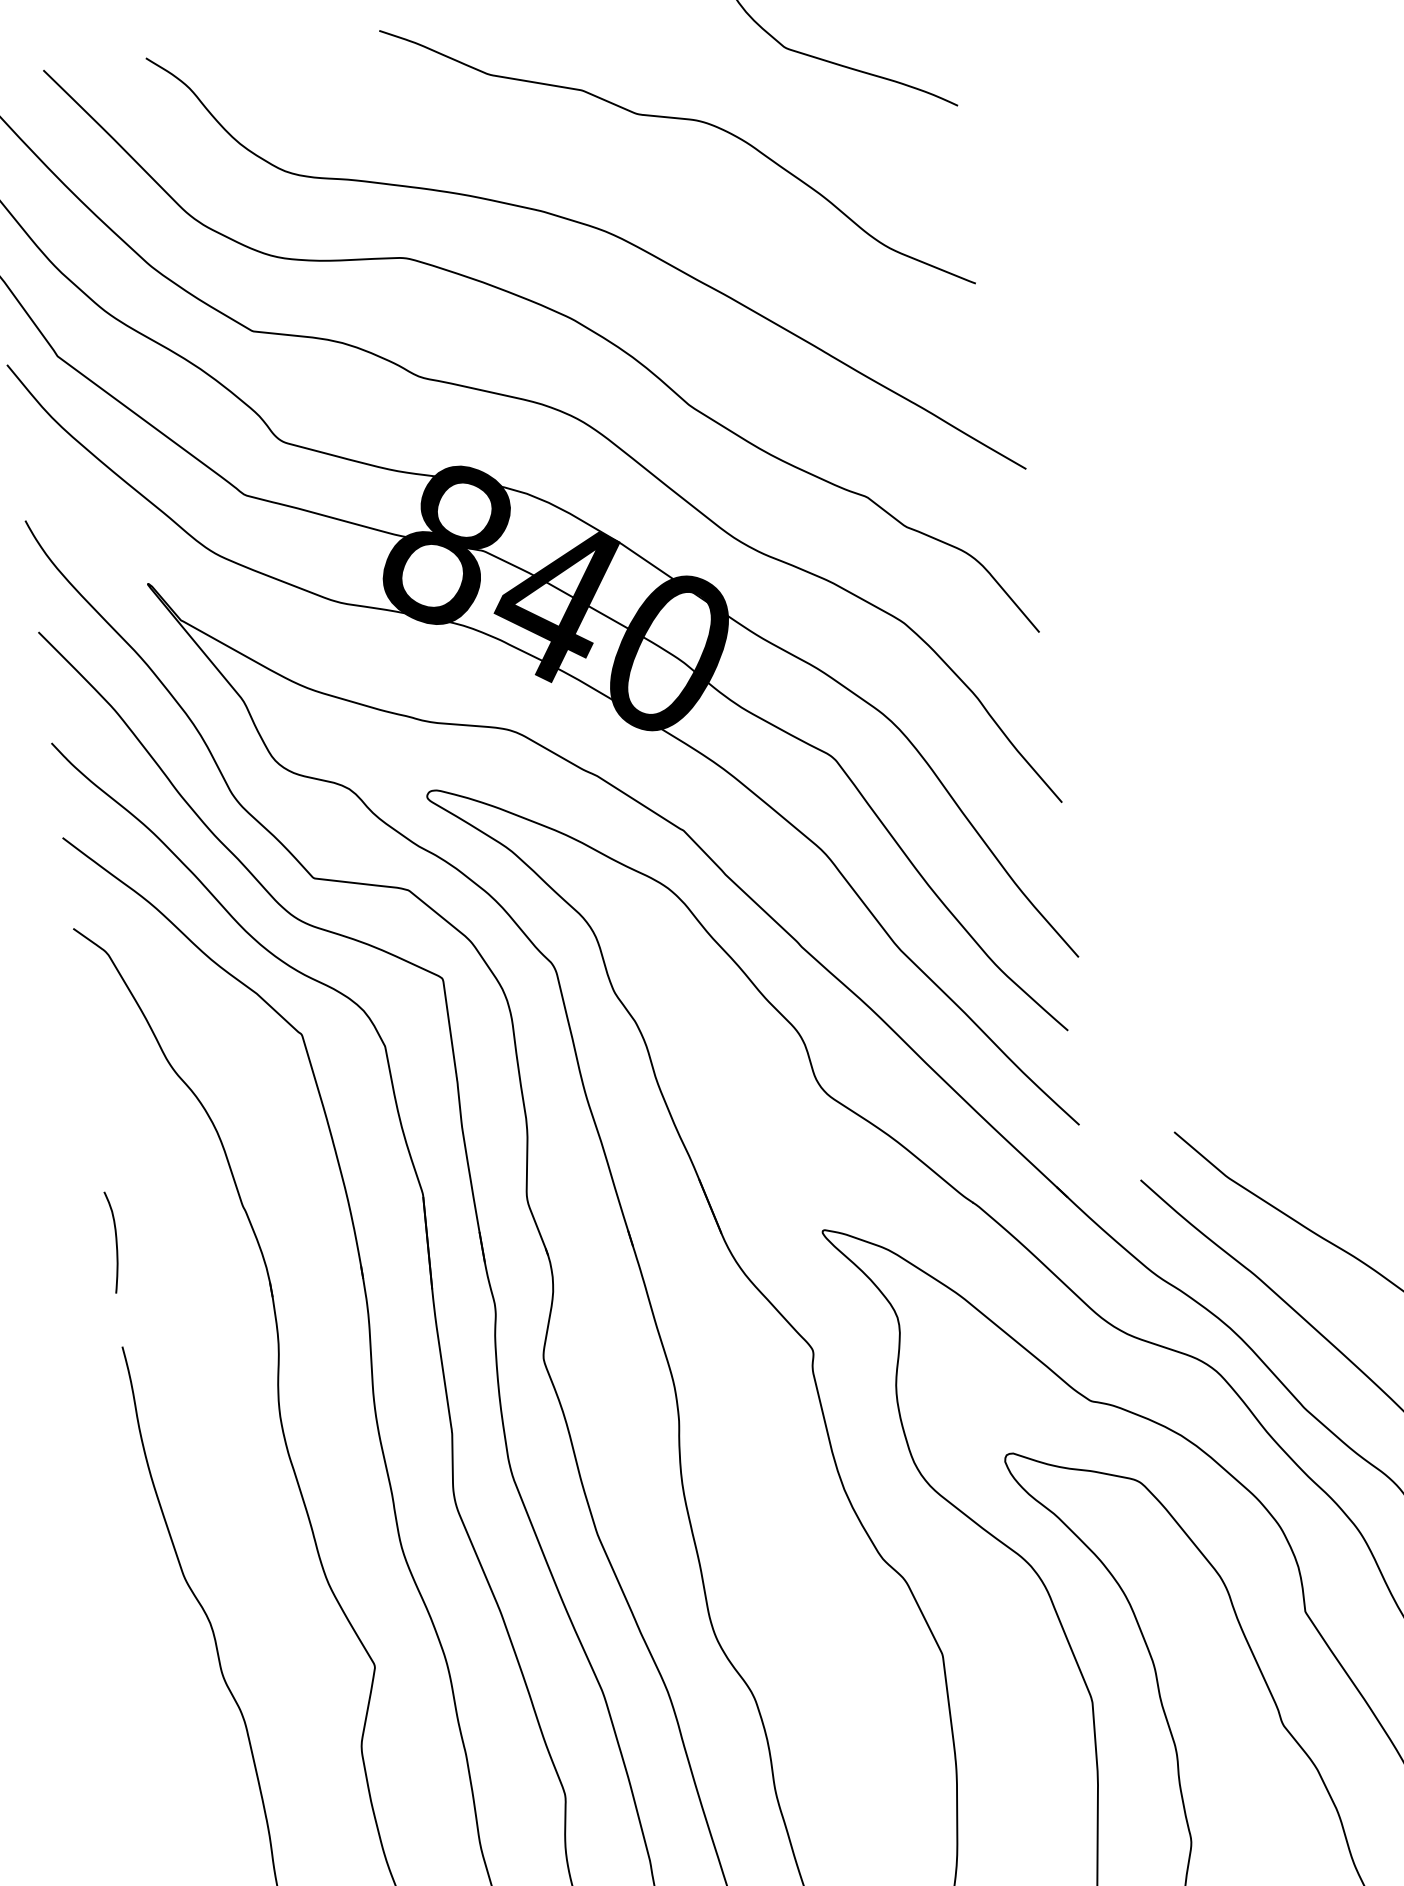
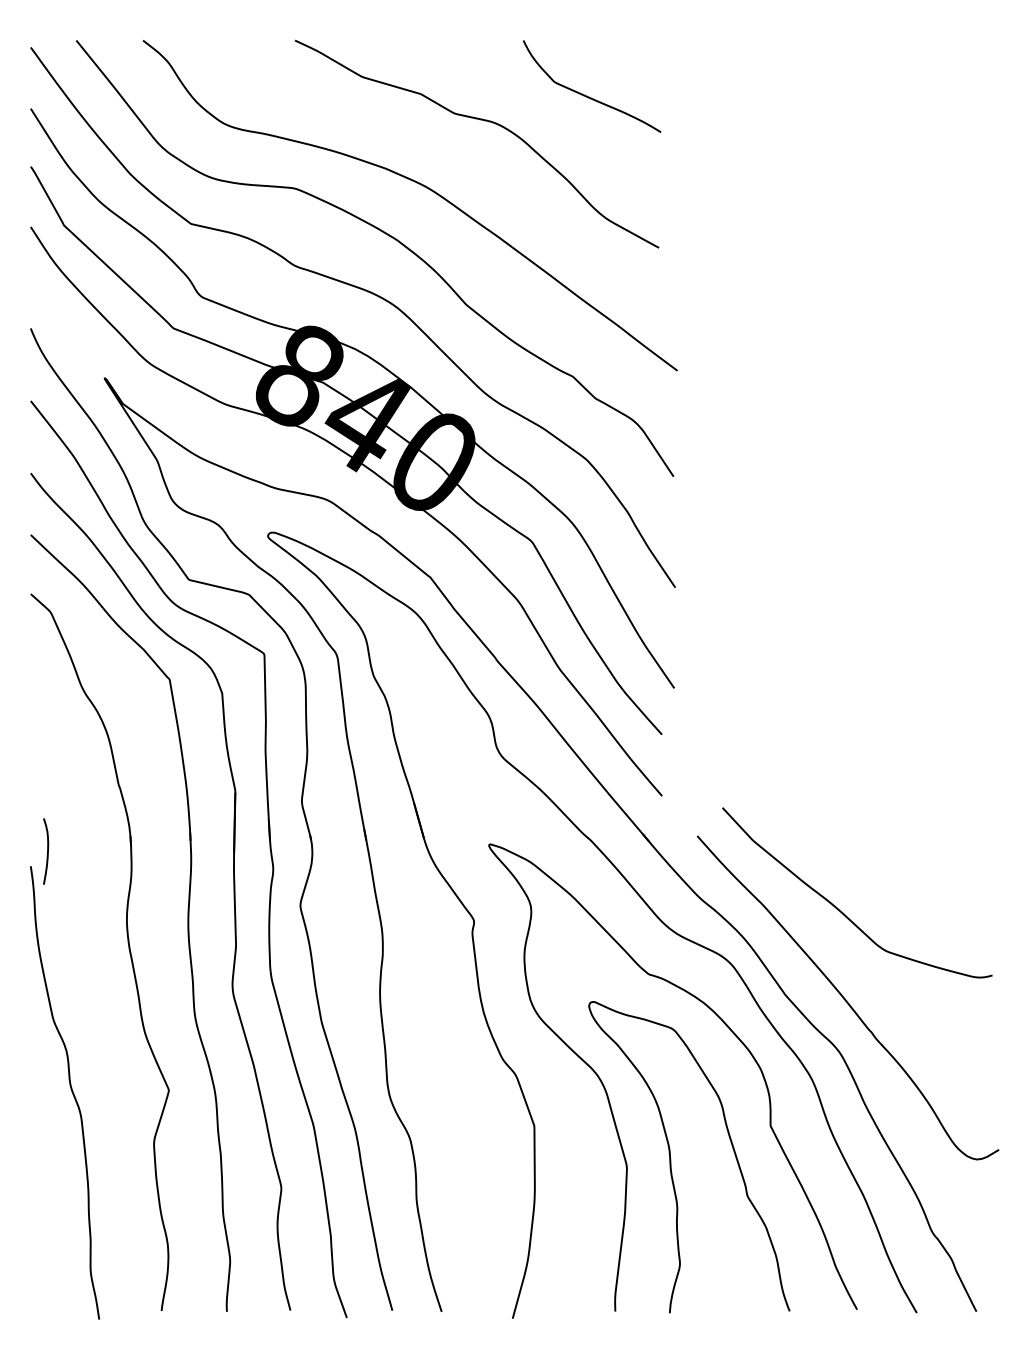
curve: (115, 1241) -> (47, 851), moved

